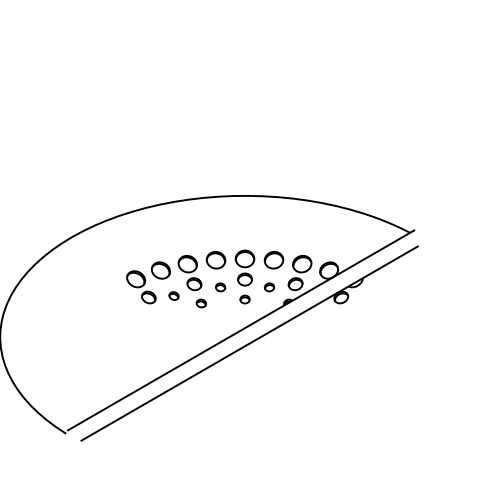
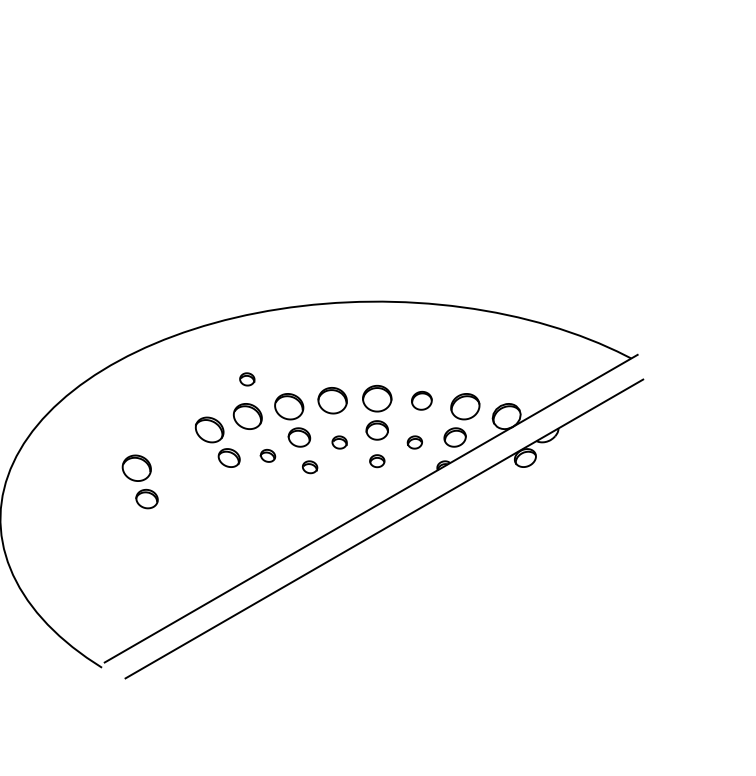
part: (160, 246) -> (247, 379), added
part: (273, 260) -> (421, 401), size x0.7
part: (90, 313) -> (139, 482), added

